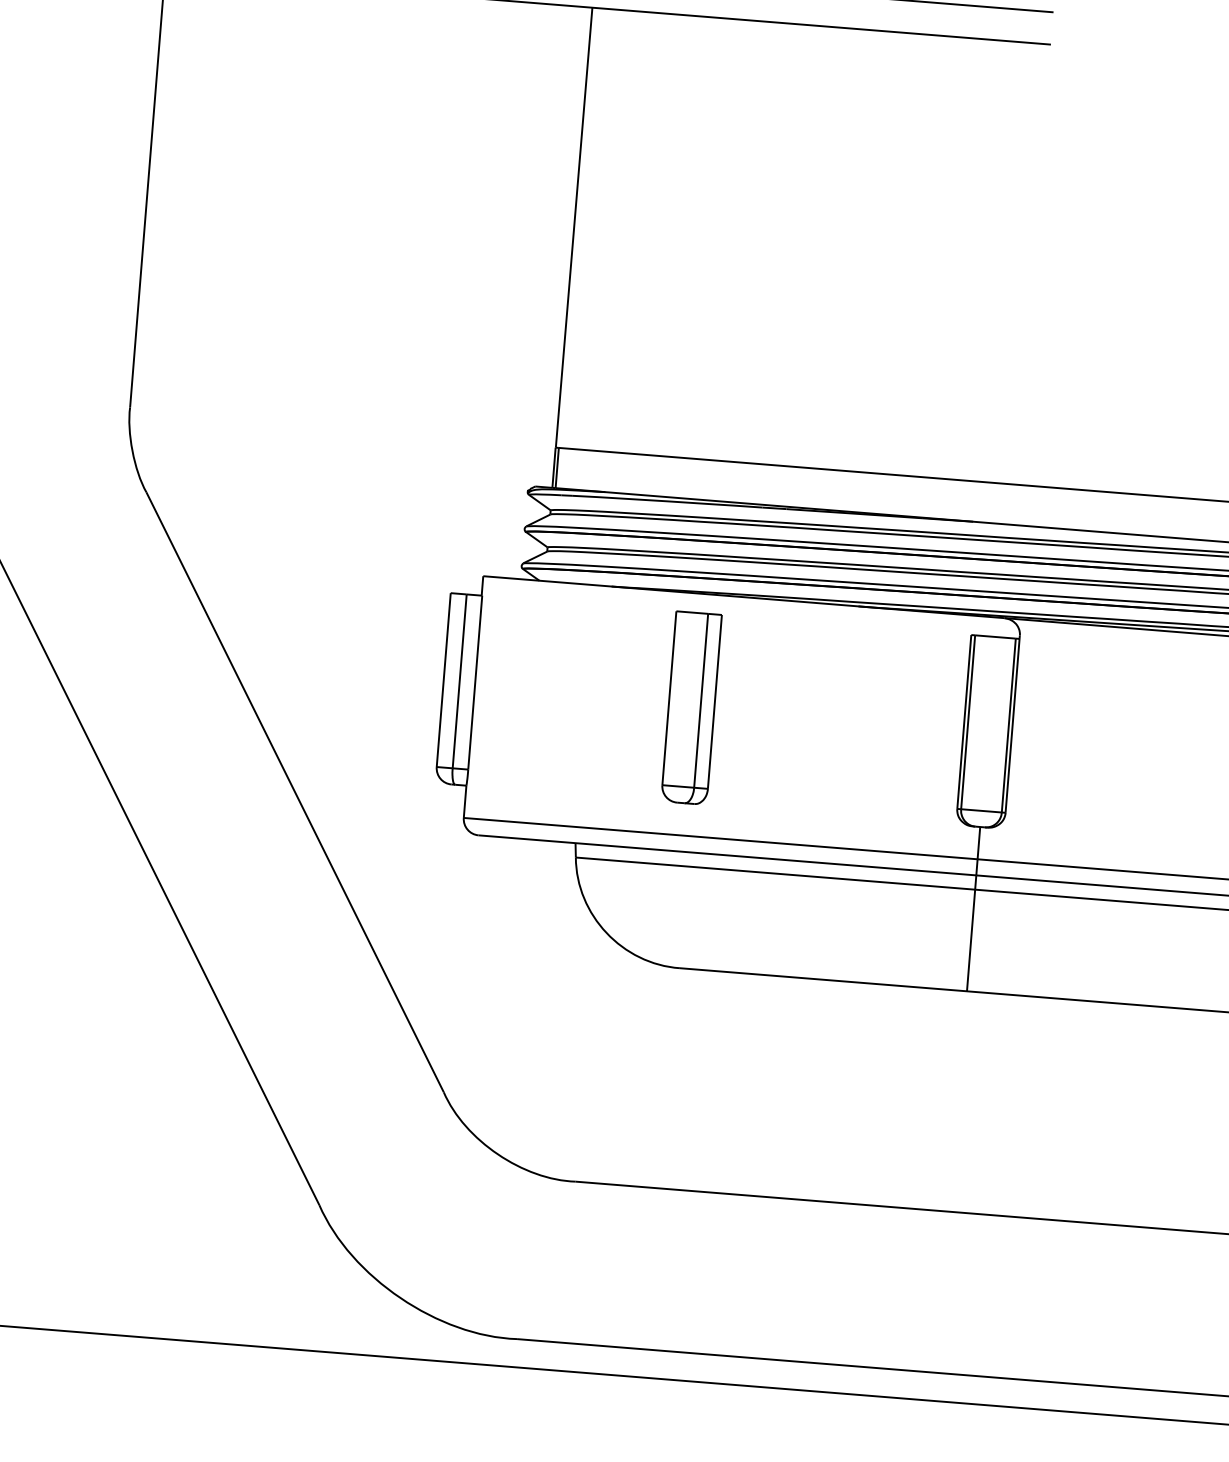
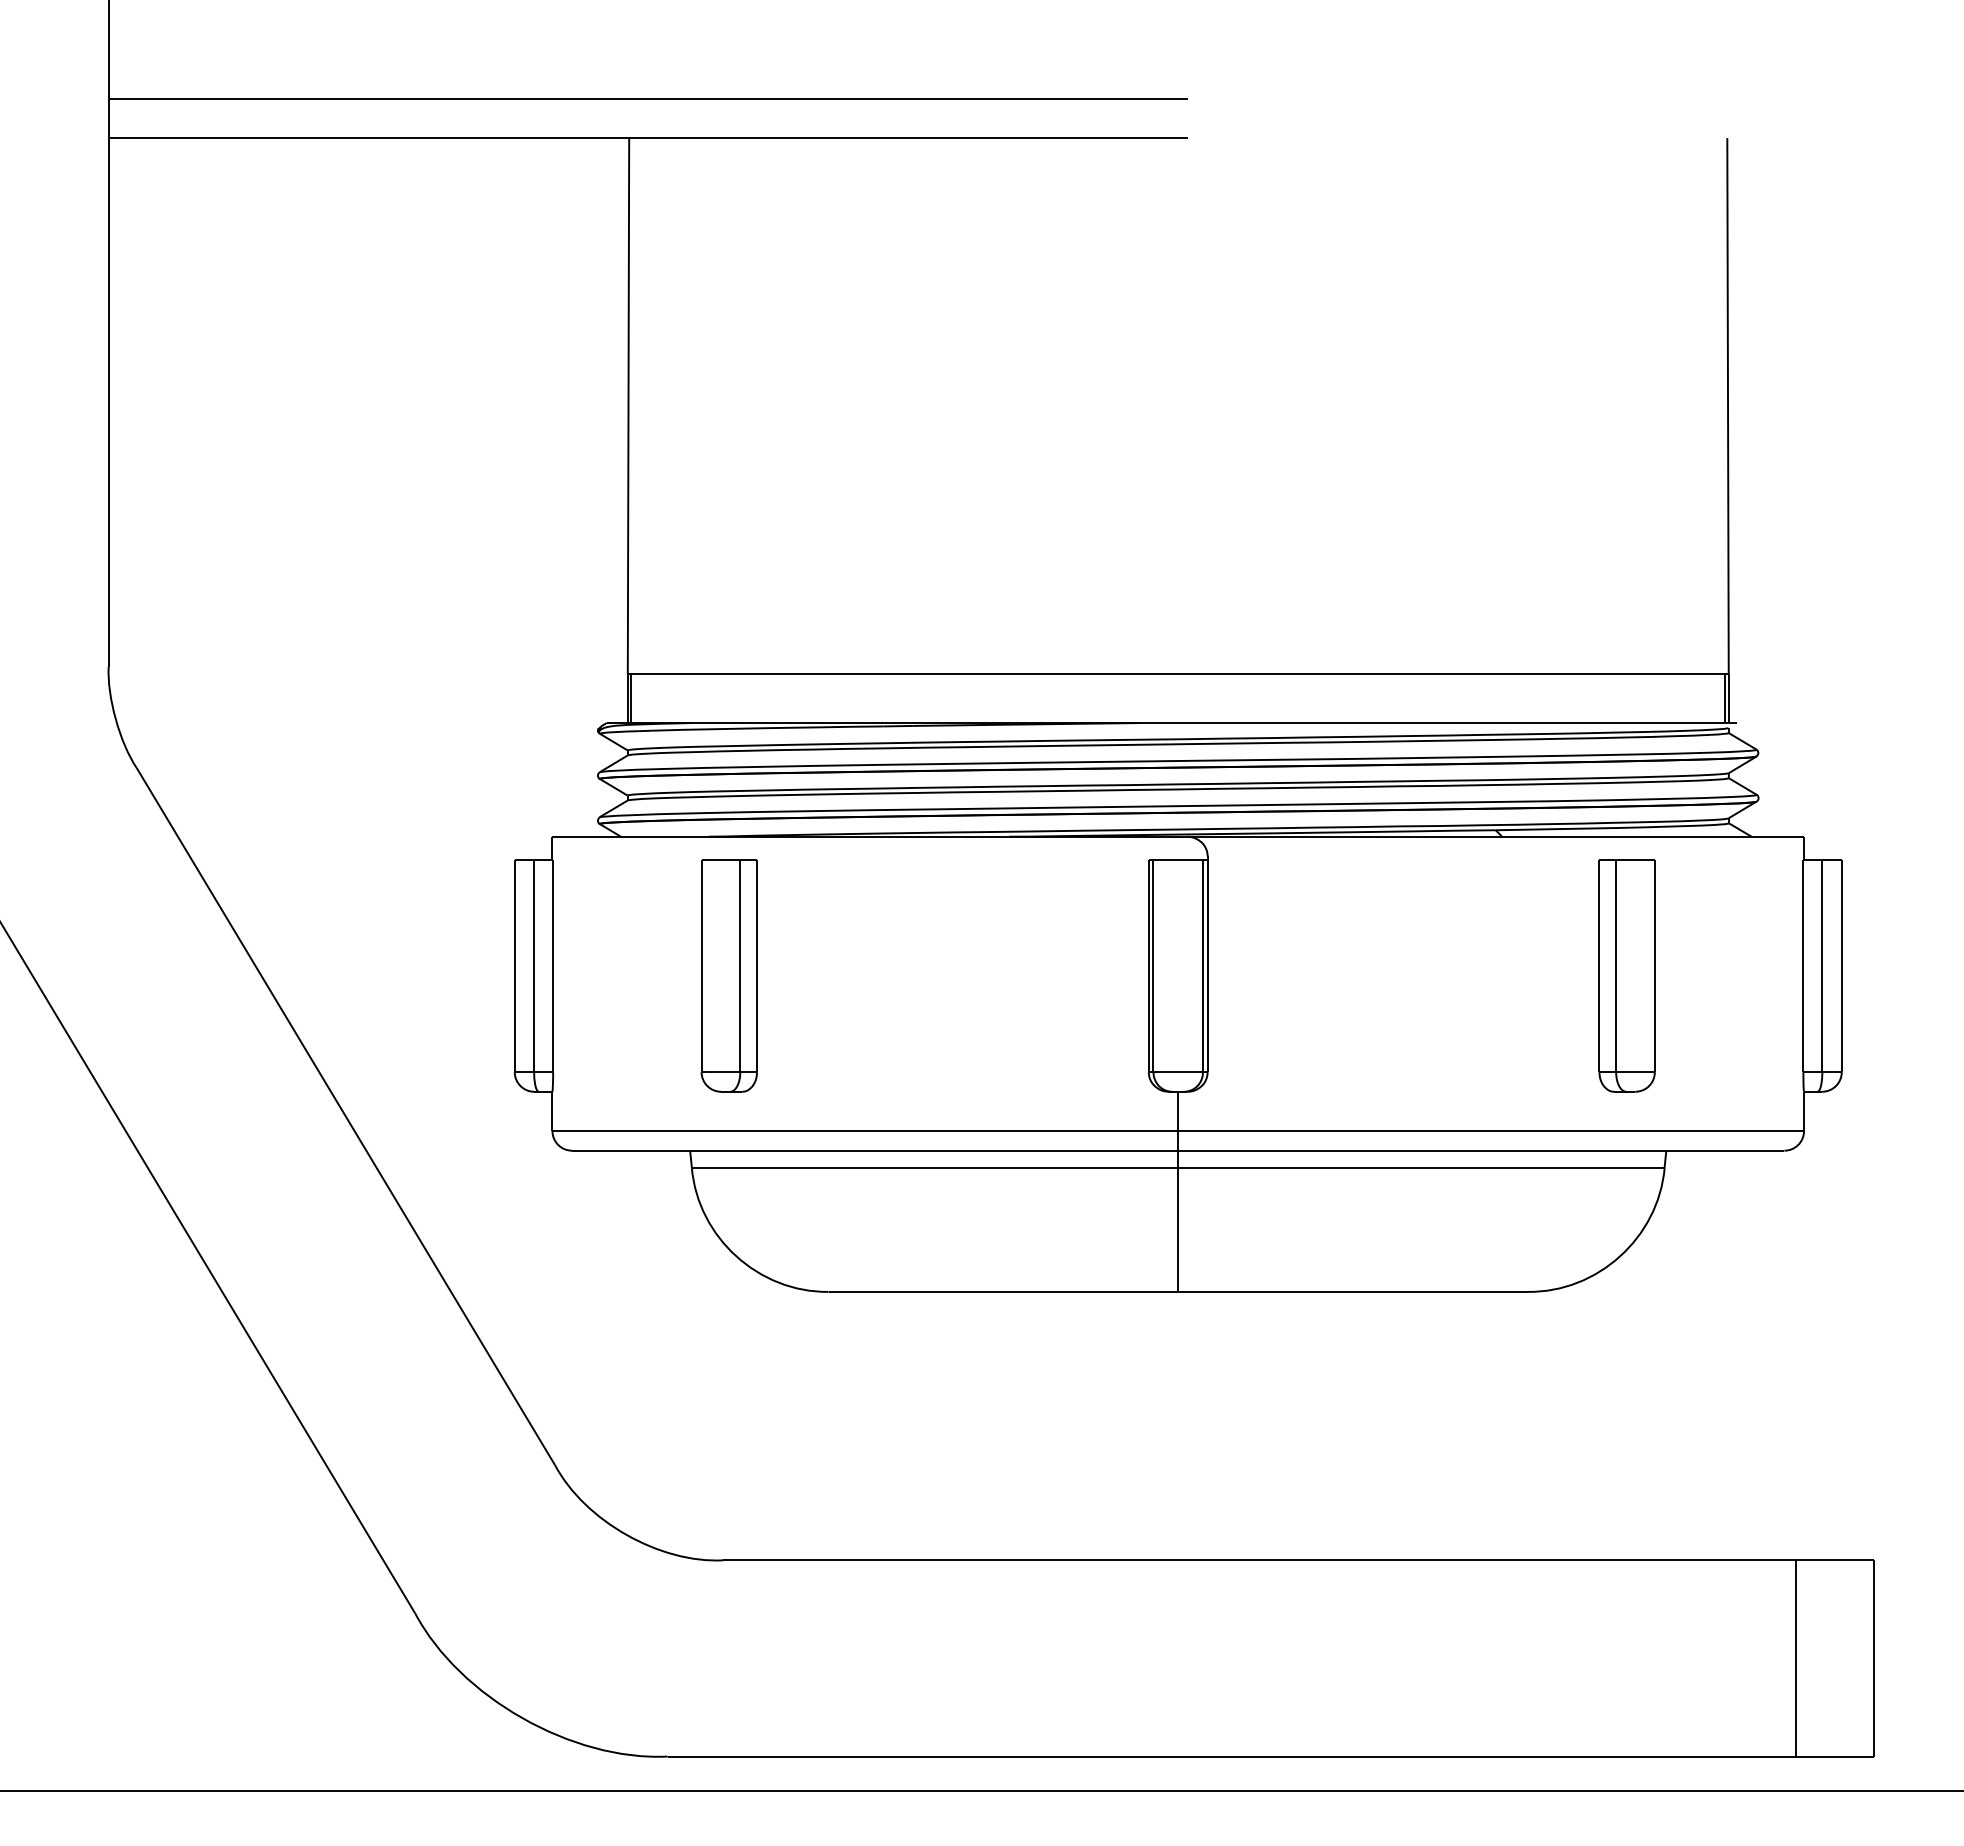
part: (690, 707) -> (728, 975), moved

